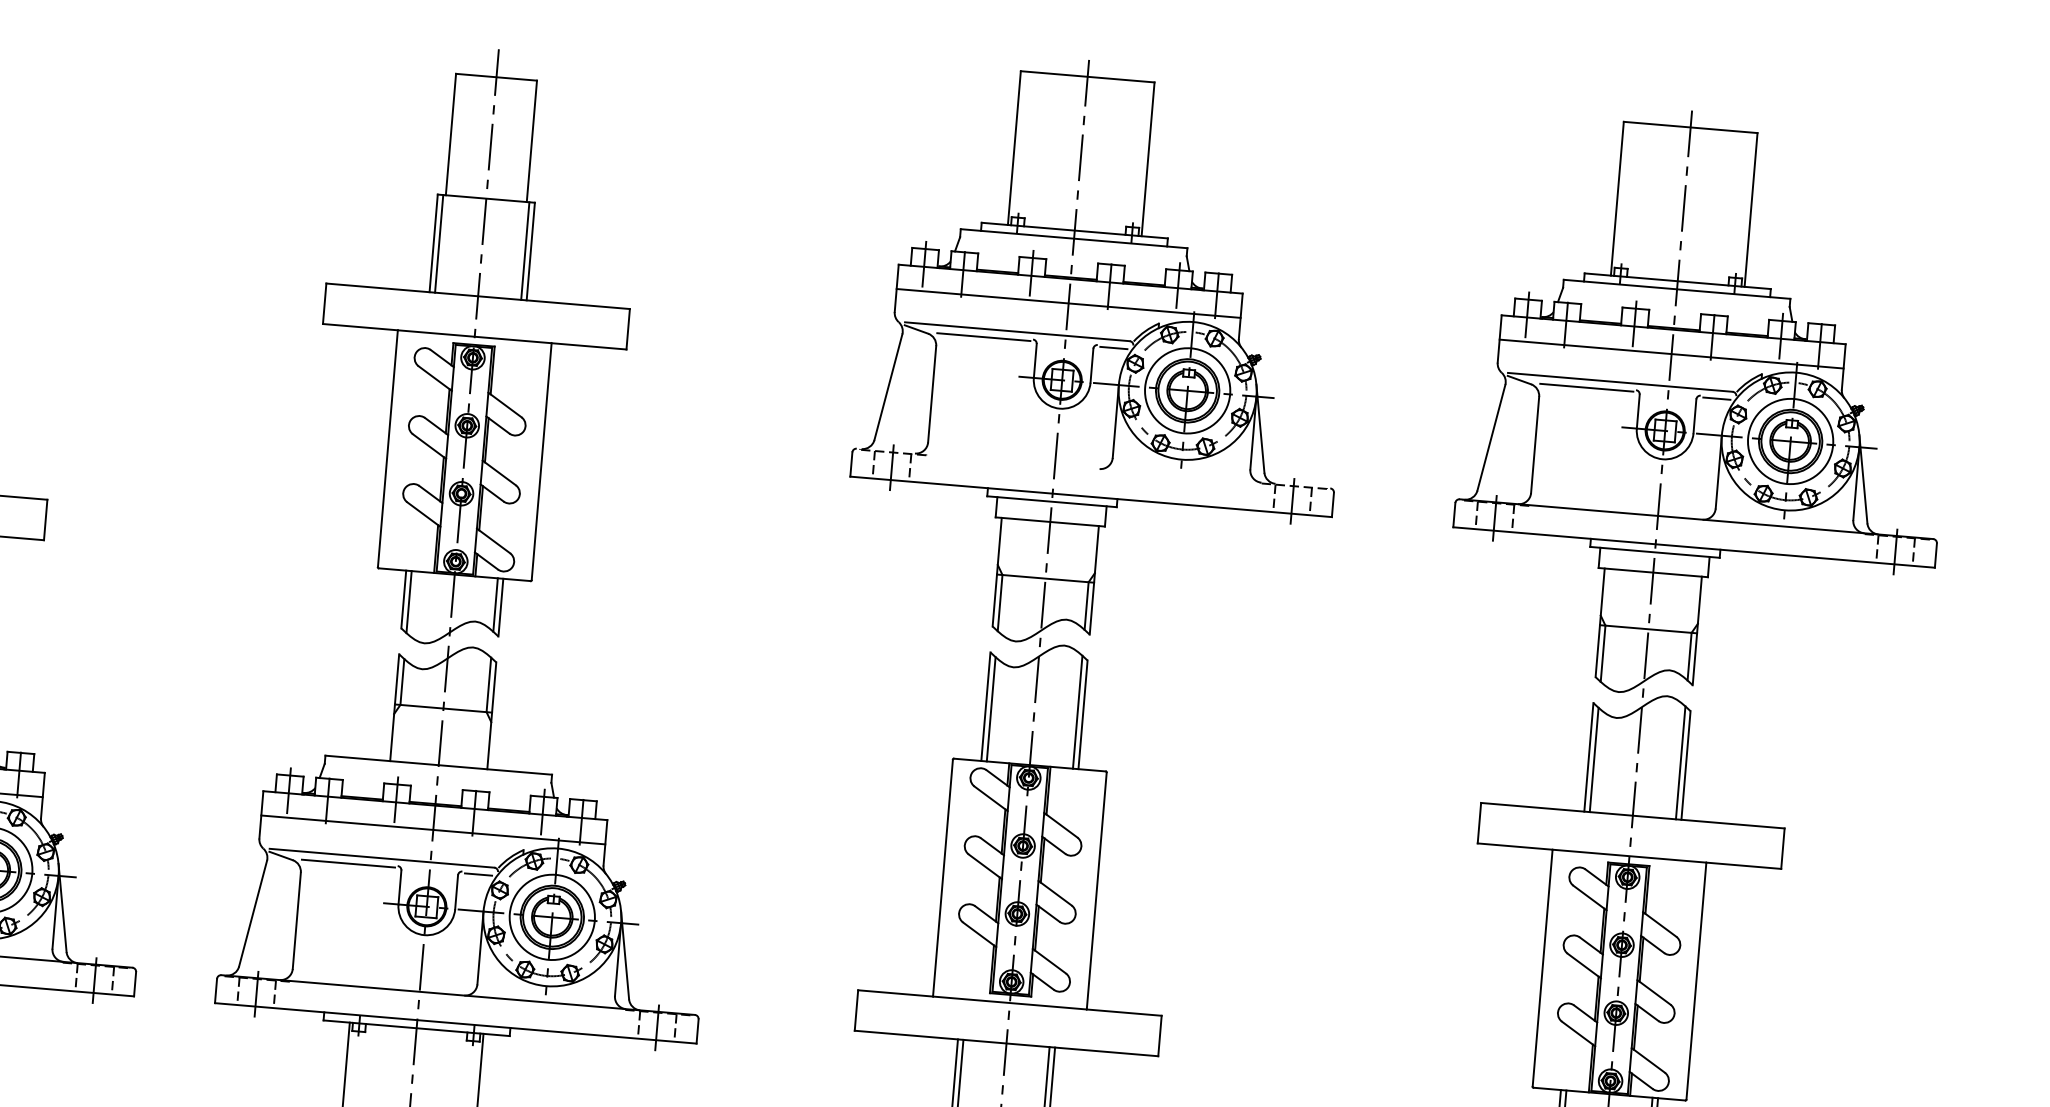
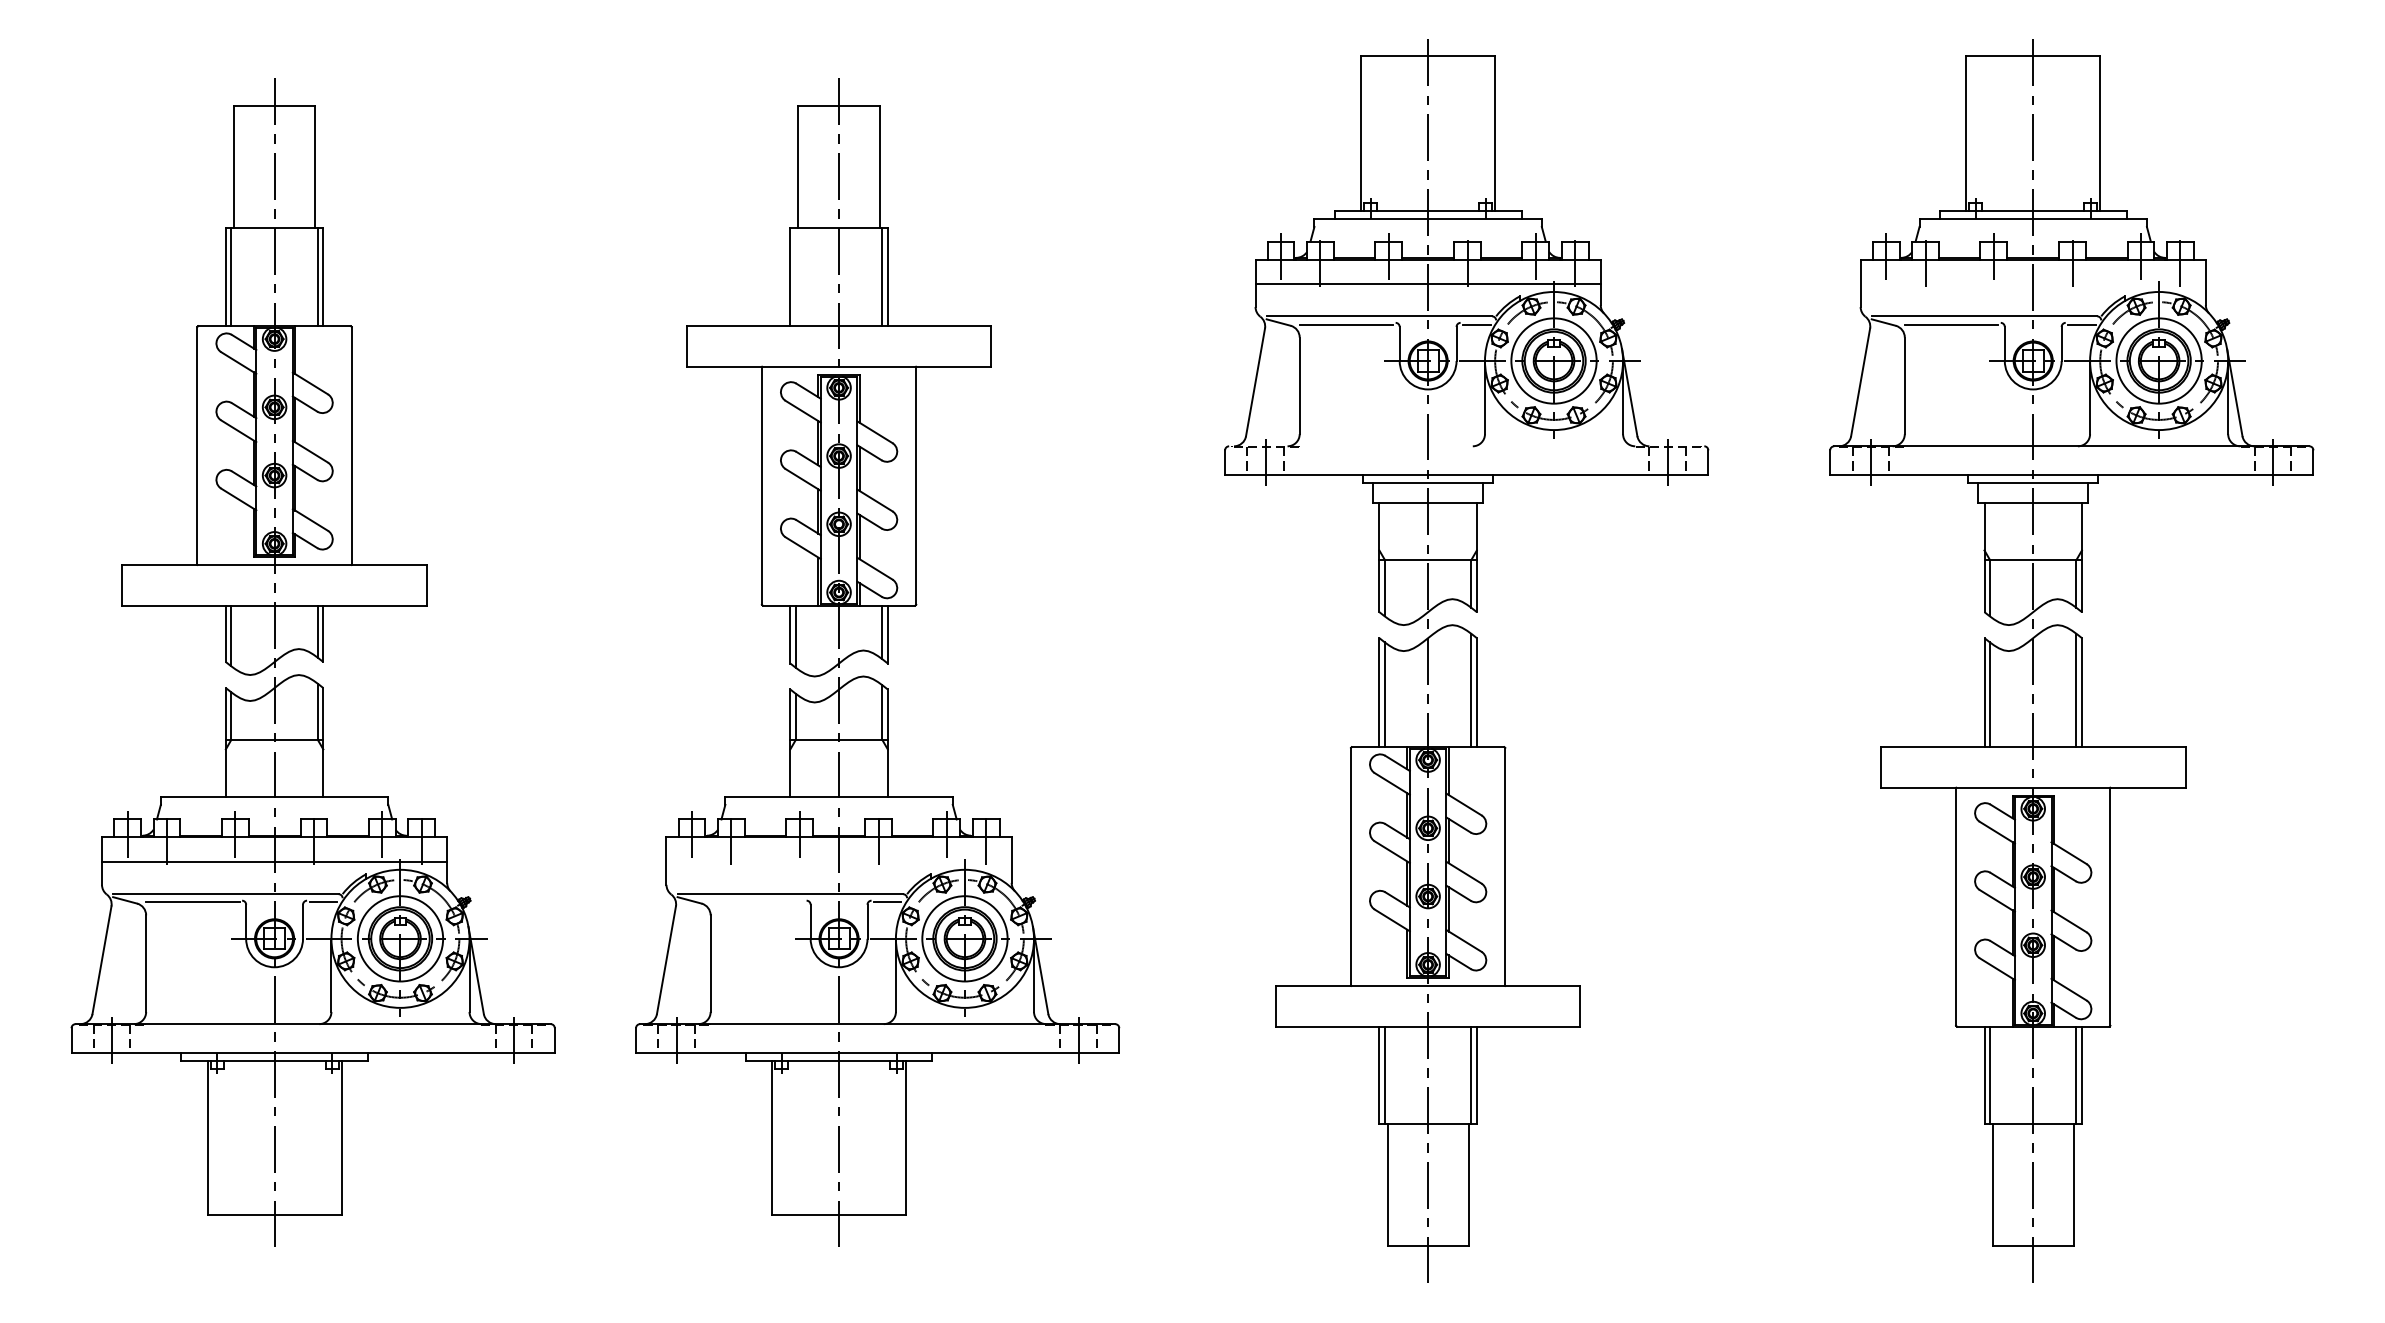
line: (438, 244) -> (795, 277), removed
line: (1670, 353) -> (2032, 283), removed
line: (432, 829) -> (838, 861), removed
line: (348, 863) -> (757, 902), removed

